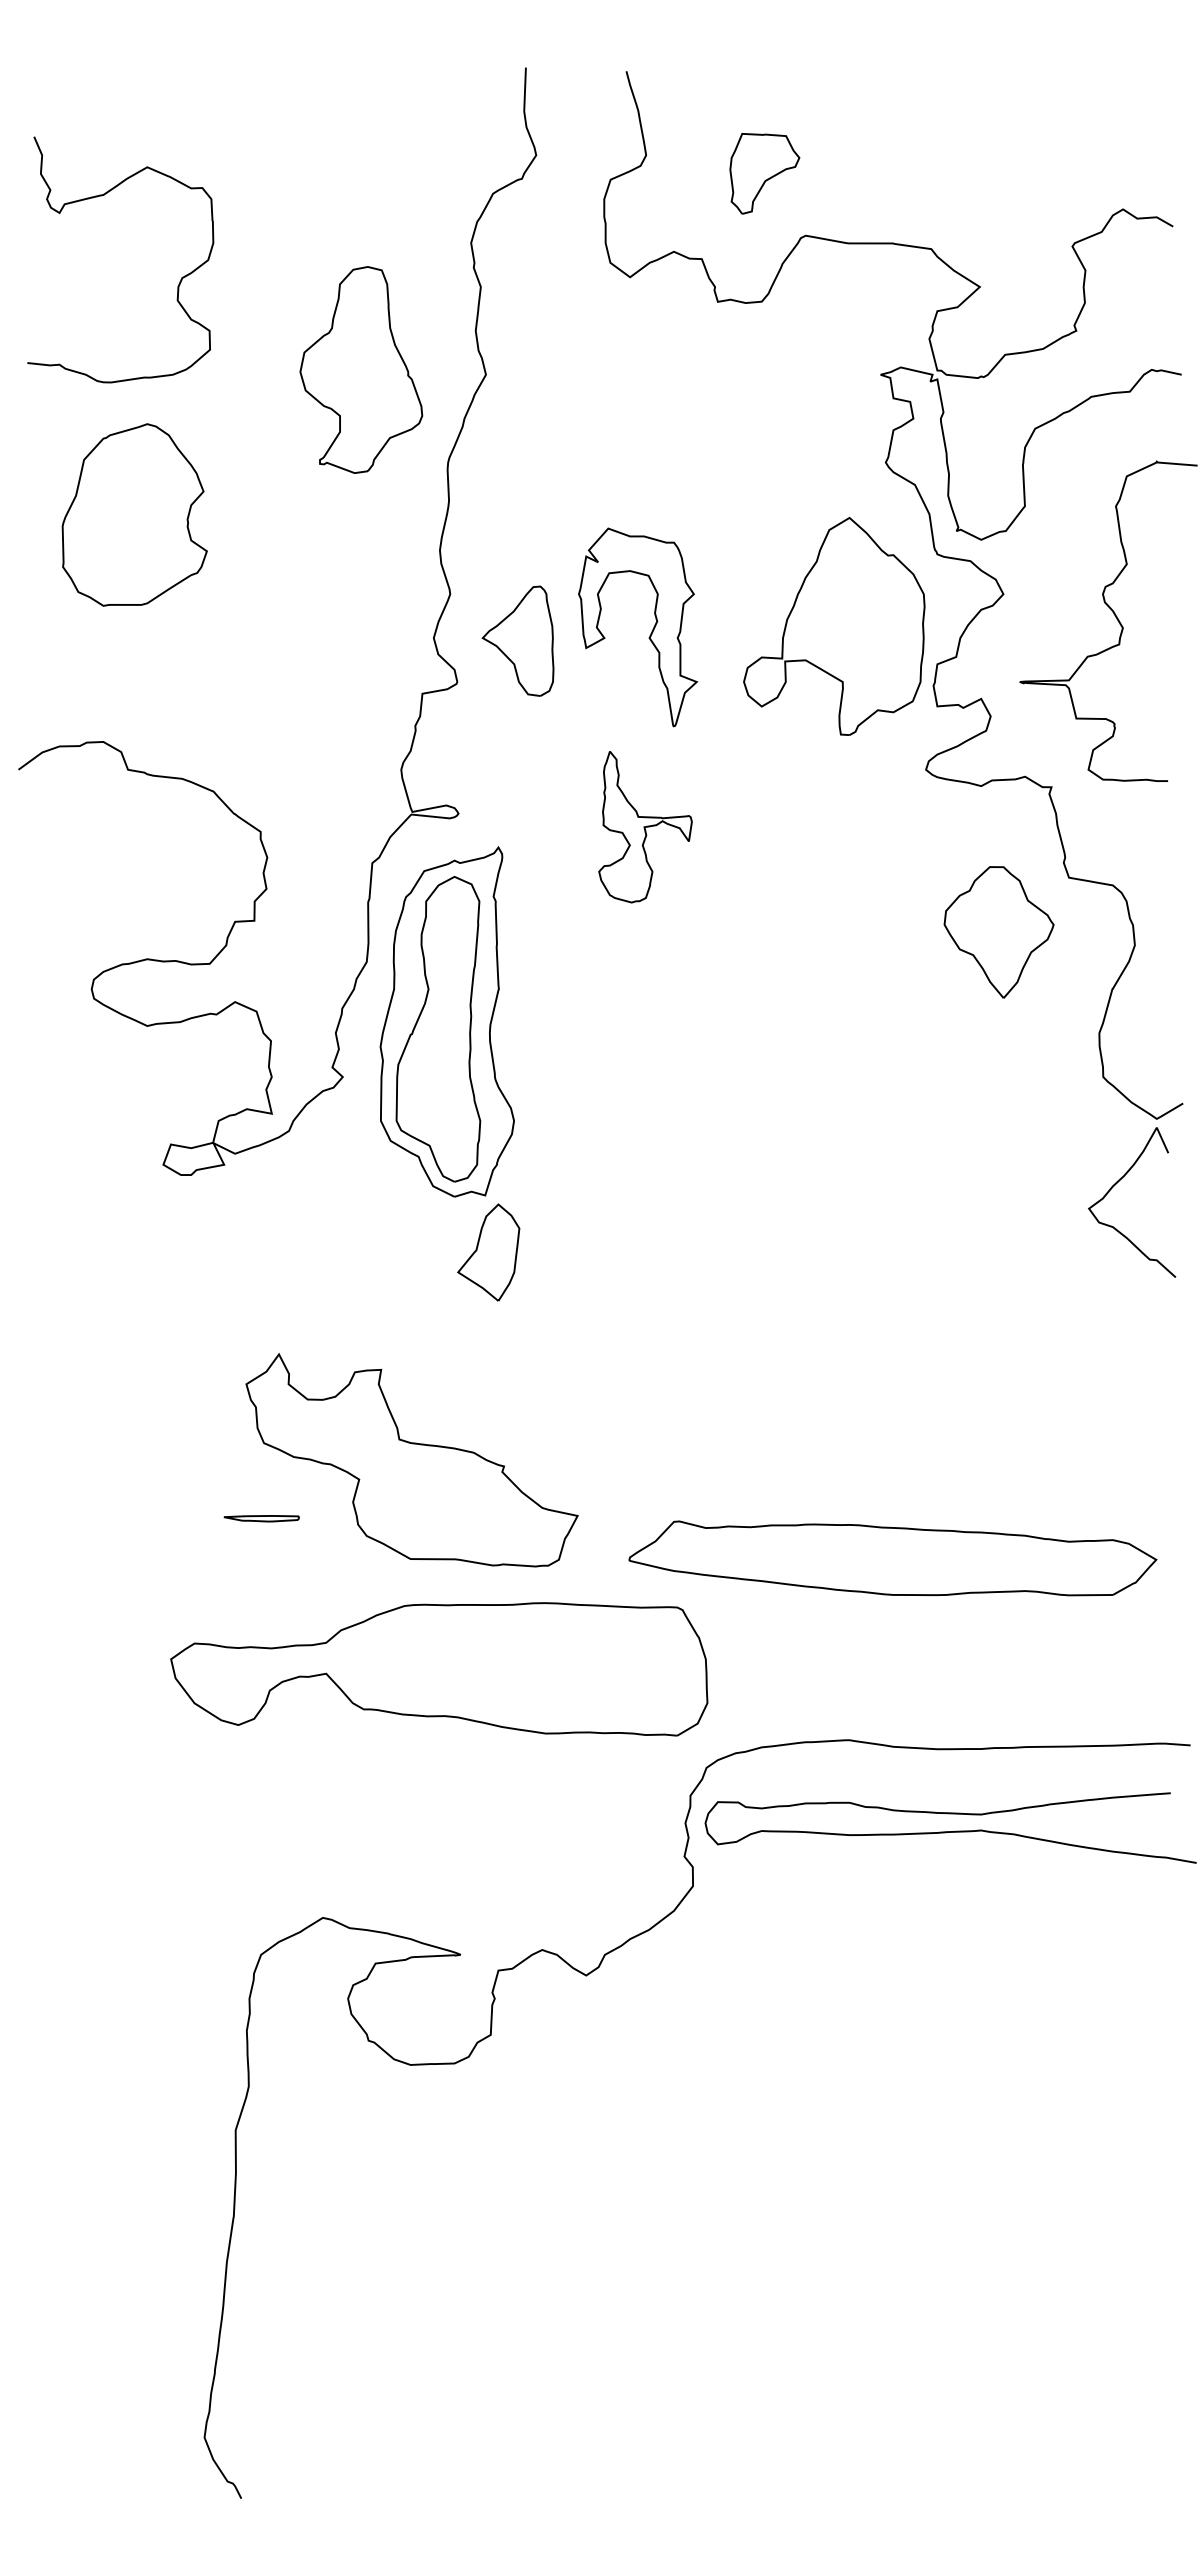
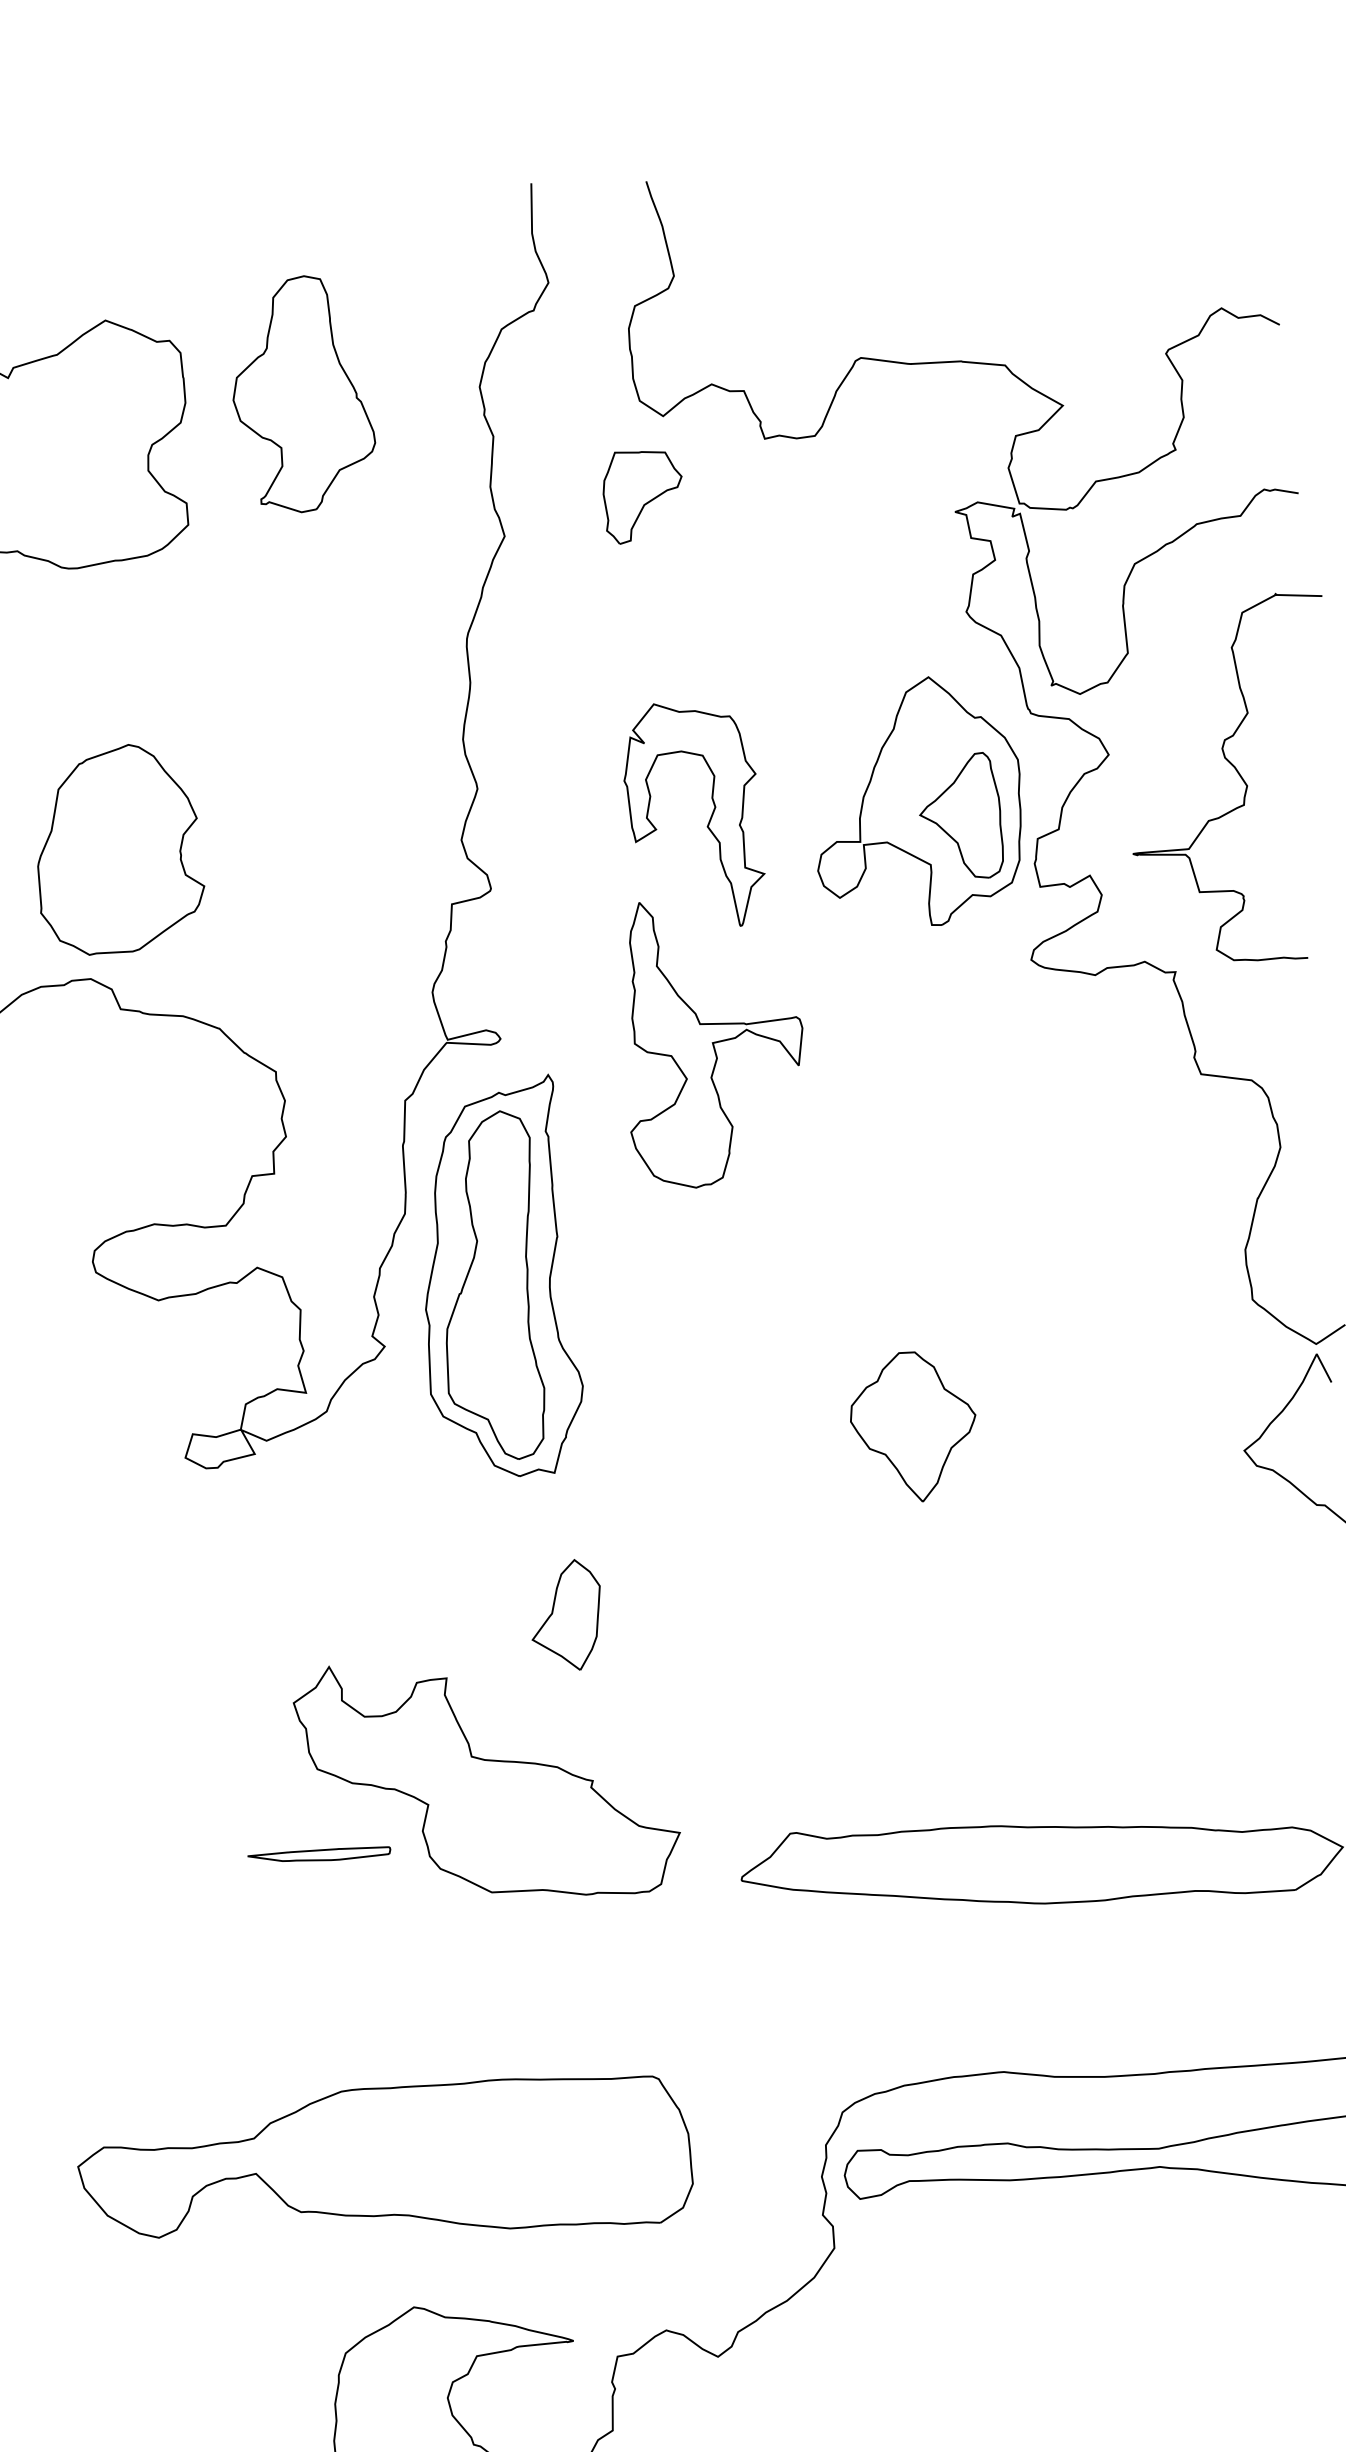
part: (764, 173) -> (642, 496), moved
part: (361, 369) -> (303, 393), moved
part: (134, 514) -> (119, 848), moved
part: (517, 640) -> (959, 815), moved
part: (645, 826) -> (714, 1041), size x1.67
part: (998, 932) -> (912, 1427), moved
part: (488, 1252) -> (566, 1615), moved
part: (261, 1518) -> (319, 1855), size x1.67
part: (439, 1669) -> (385, 2161), moved

